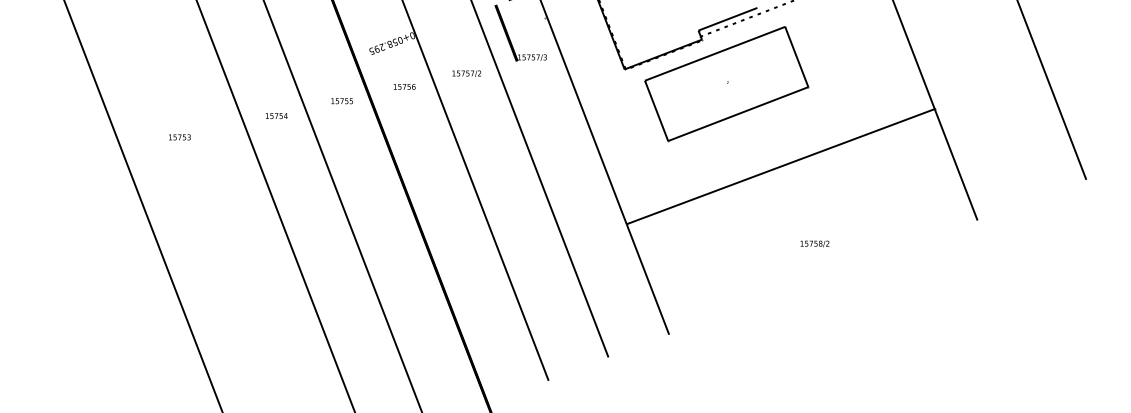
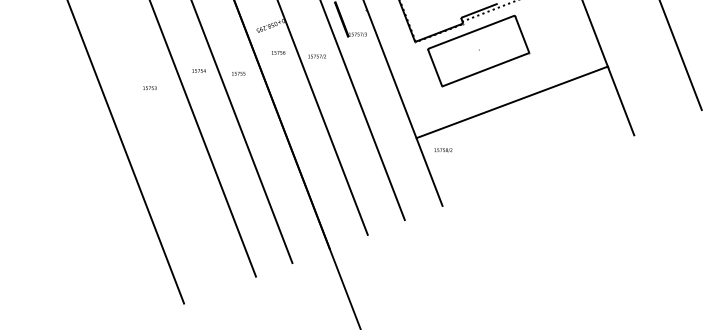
text: (465, 73) -> (316, 56), moved
text: (341, 100) -> (238, 73), moved
text: (179, 136) -> (149, 87), moved
text: (815, 244) -> (443, 150), moved

